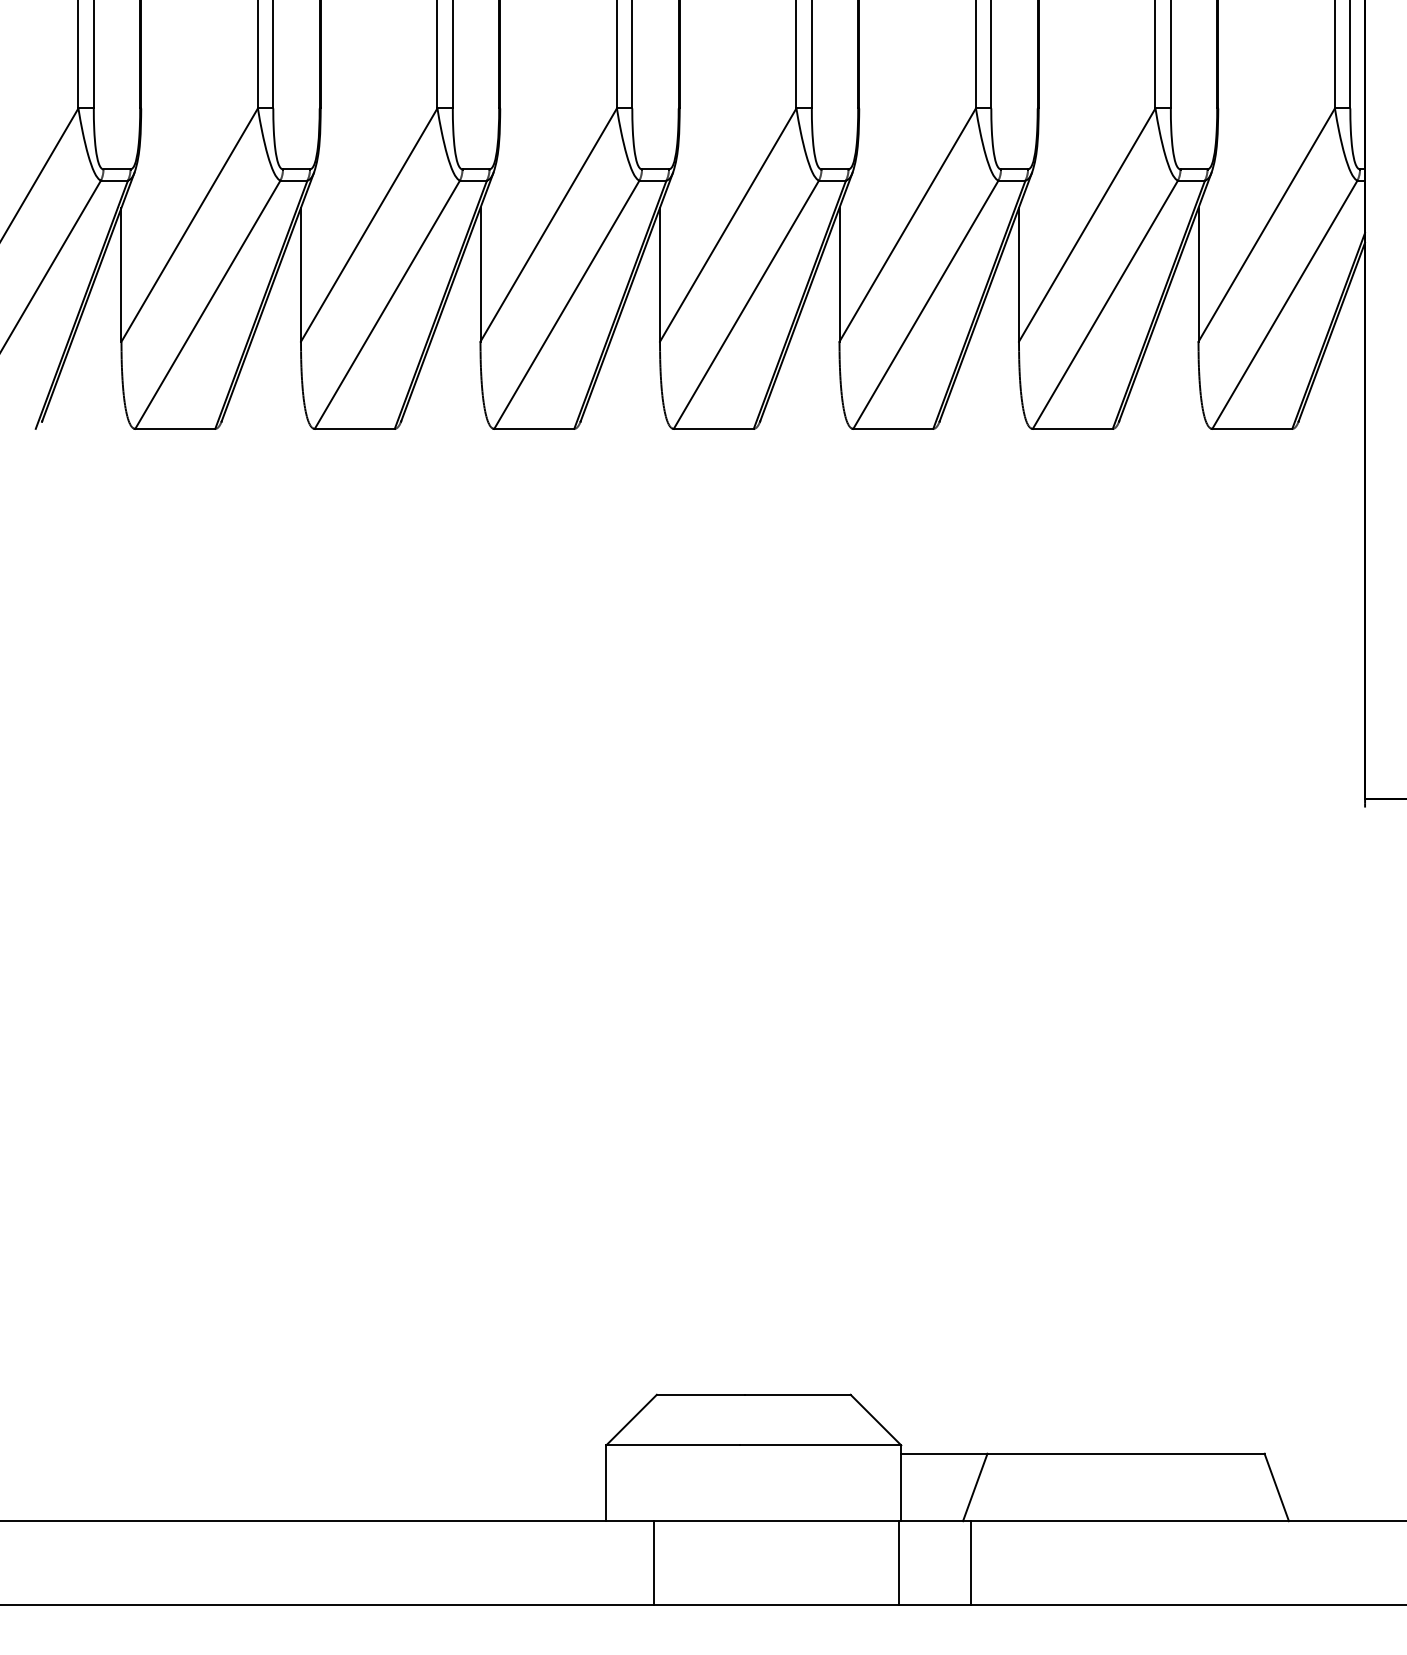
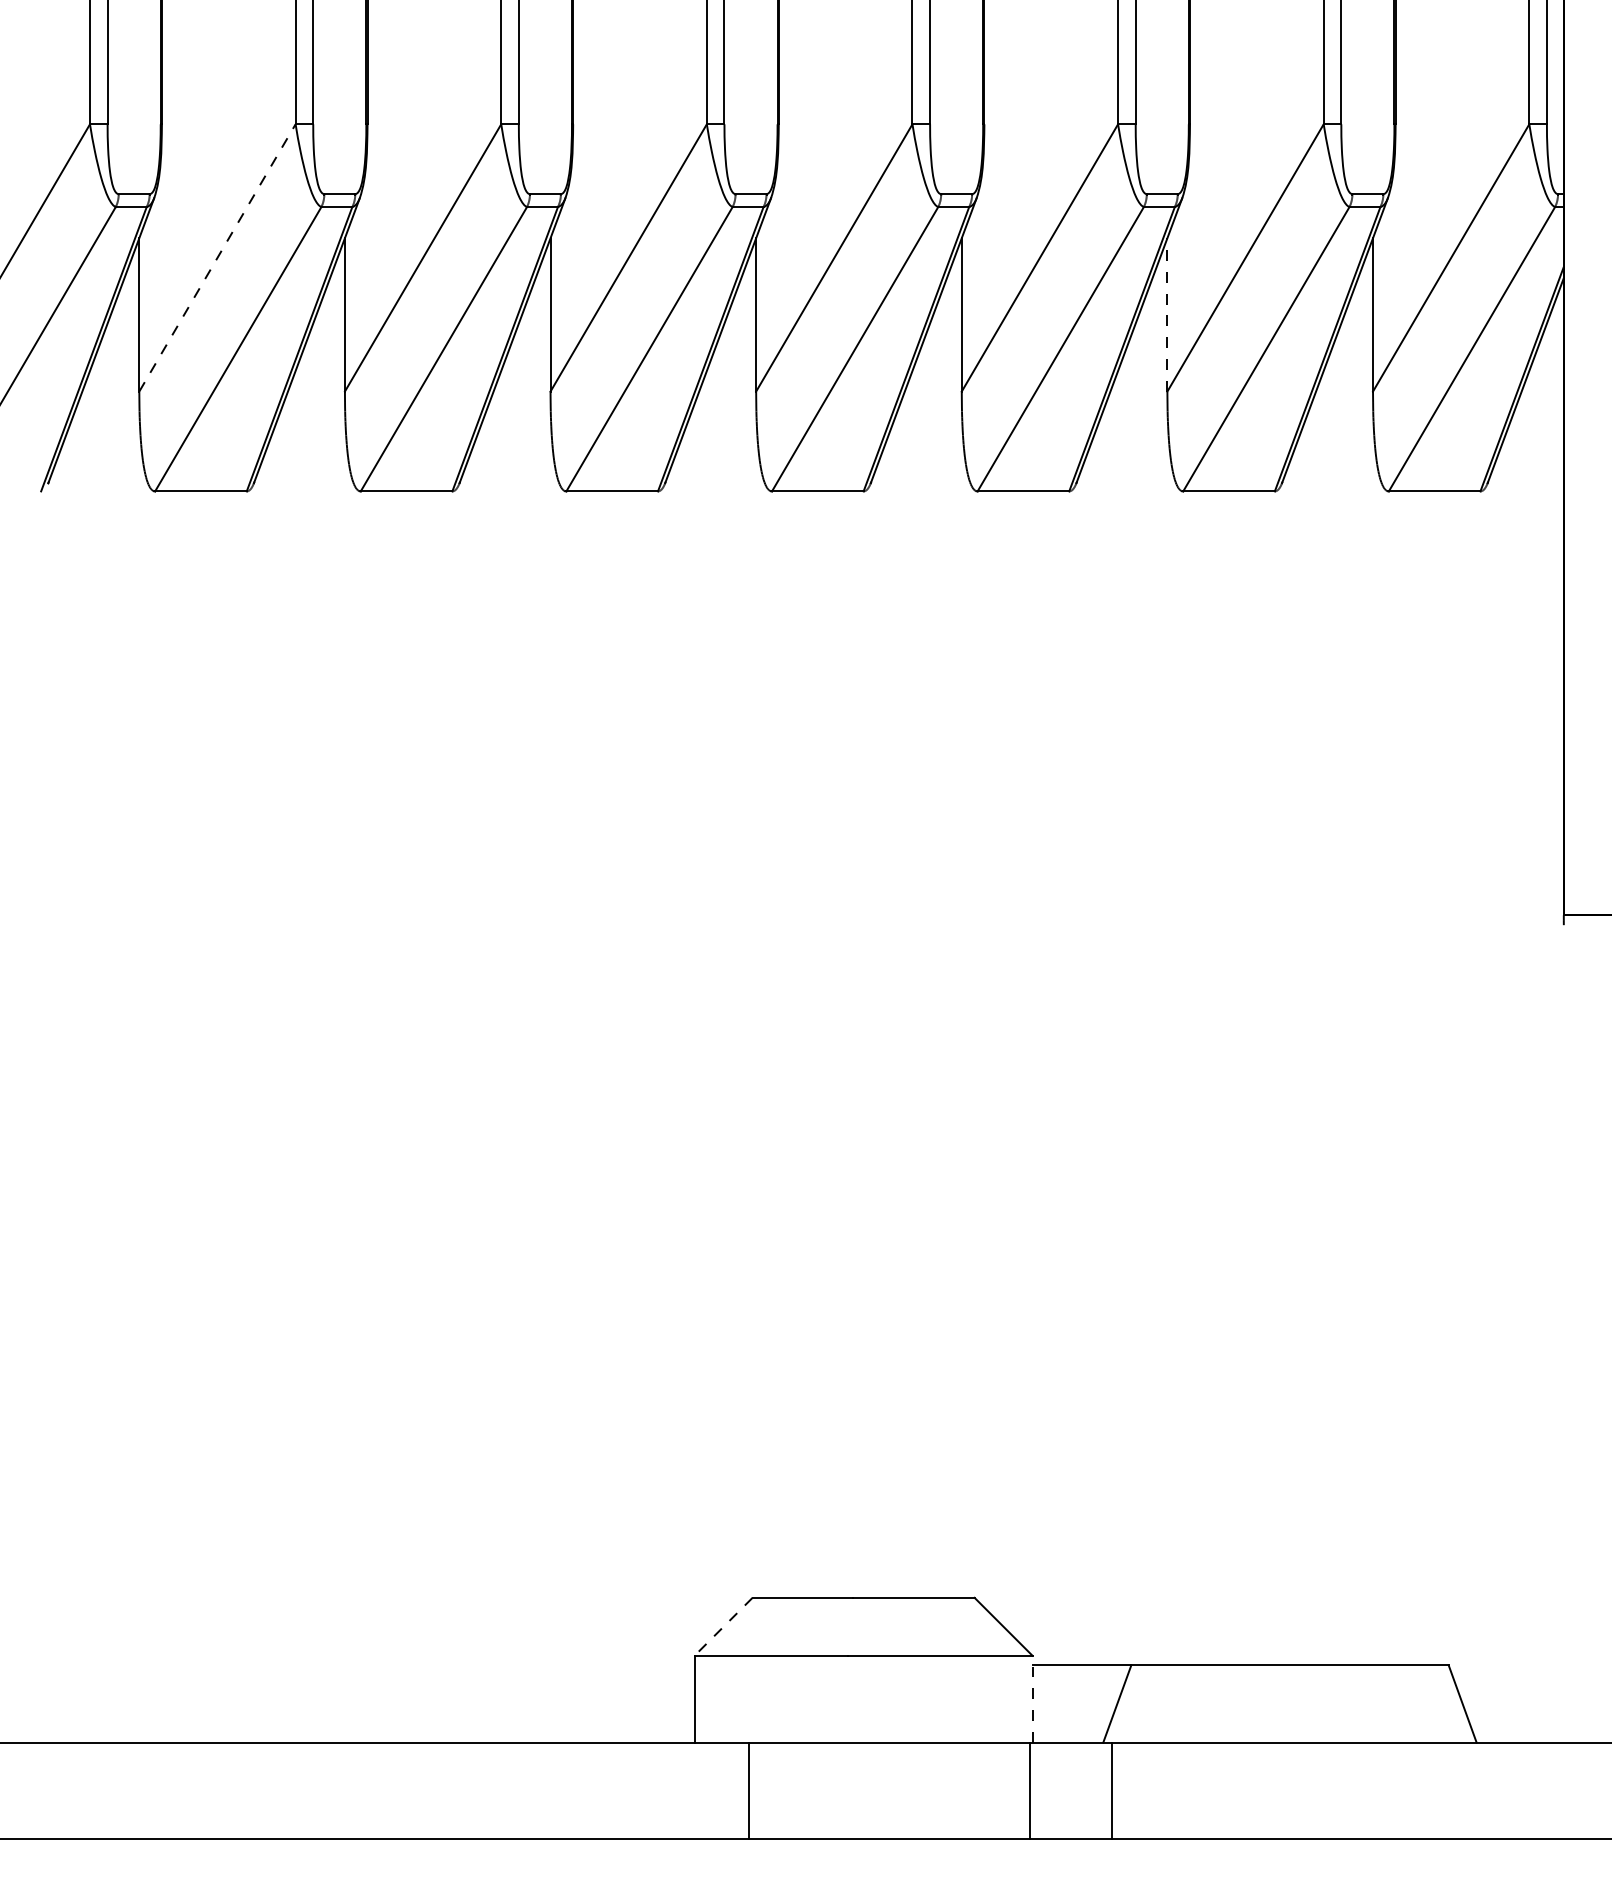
line: (189, 224) -> (217, 257), solid -> dashed
line: (1019, 274) -> (1167, 314), solid -> dashed
line: (631, 1419) -> (723, 1626), solid -> dashed
line: (901, 1482) -> (1032, 1698), solid -> dashed

